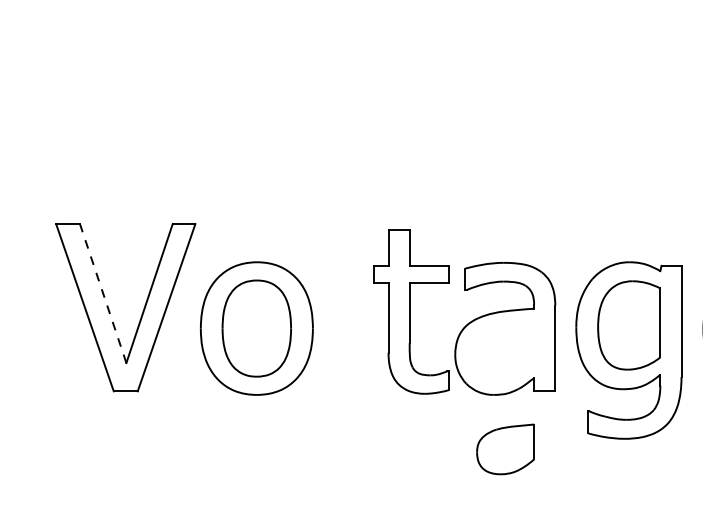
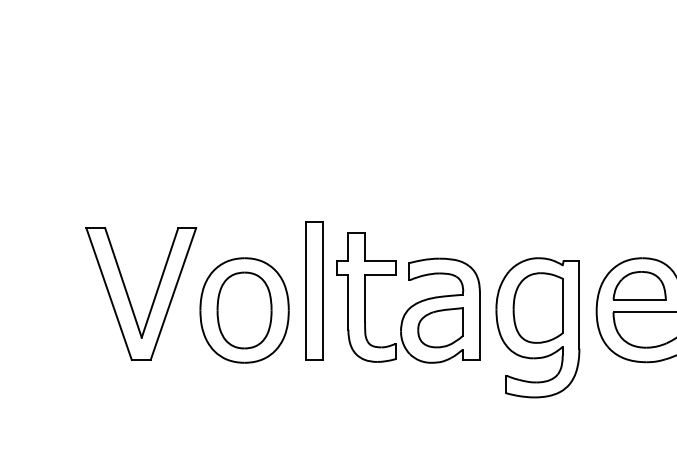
line: (103, 293) -> (123, 282), dashed -> solid
part: (345, 303) -> (314, 290), added
part: (505, 449) -> (440, 327), moved

